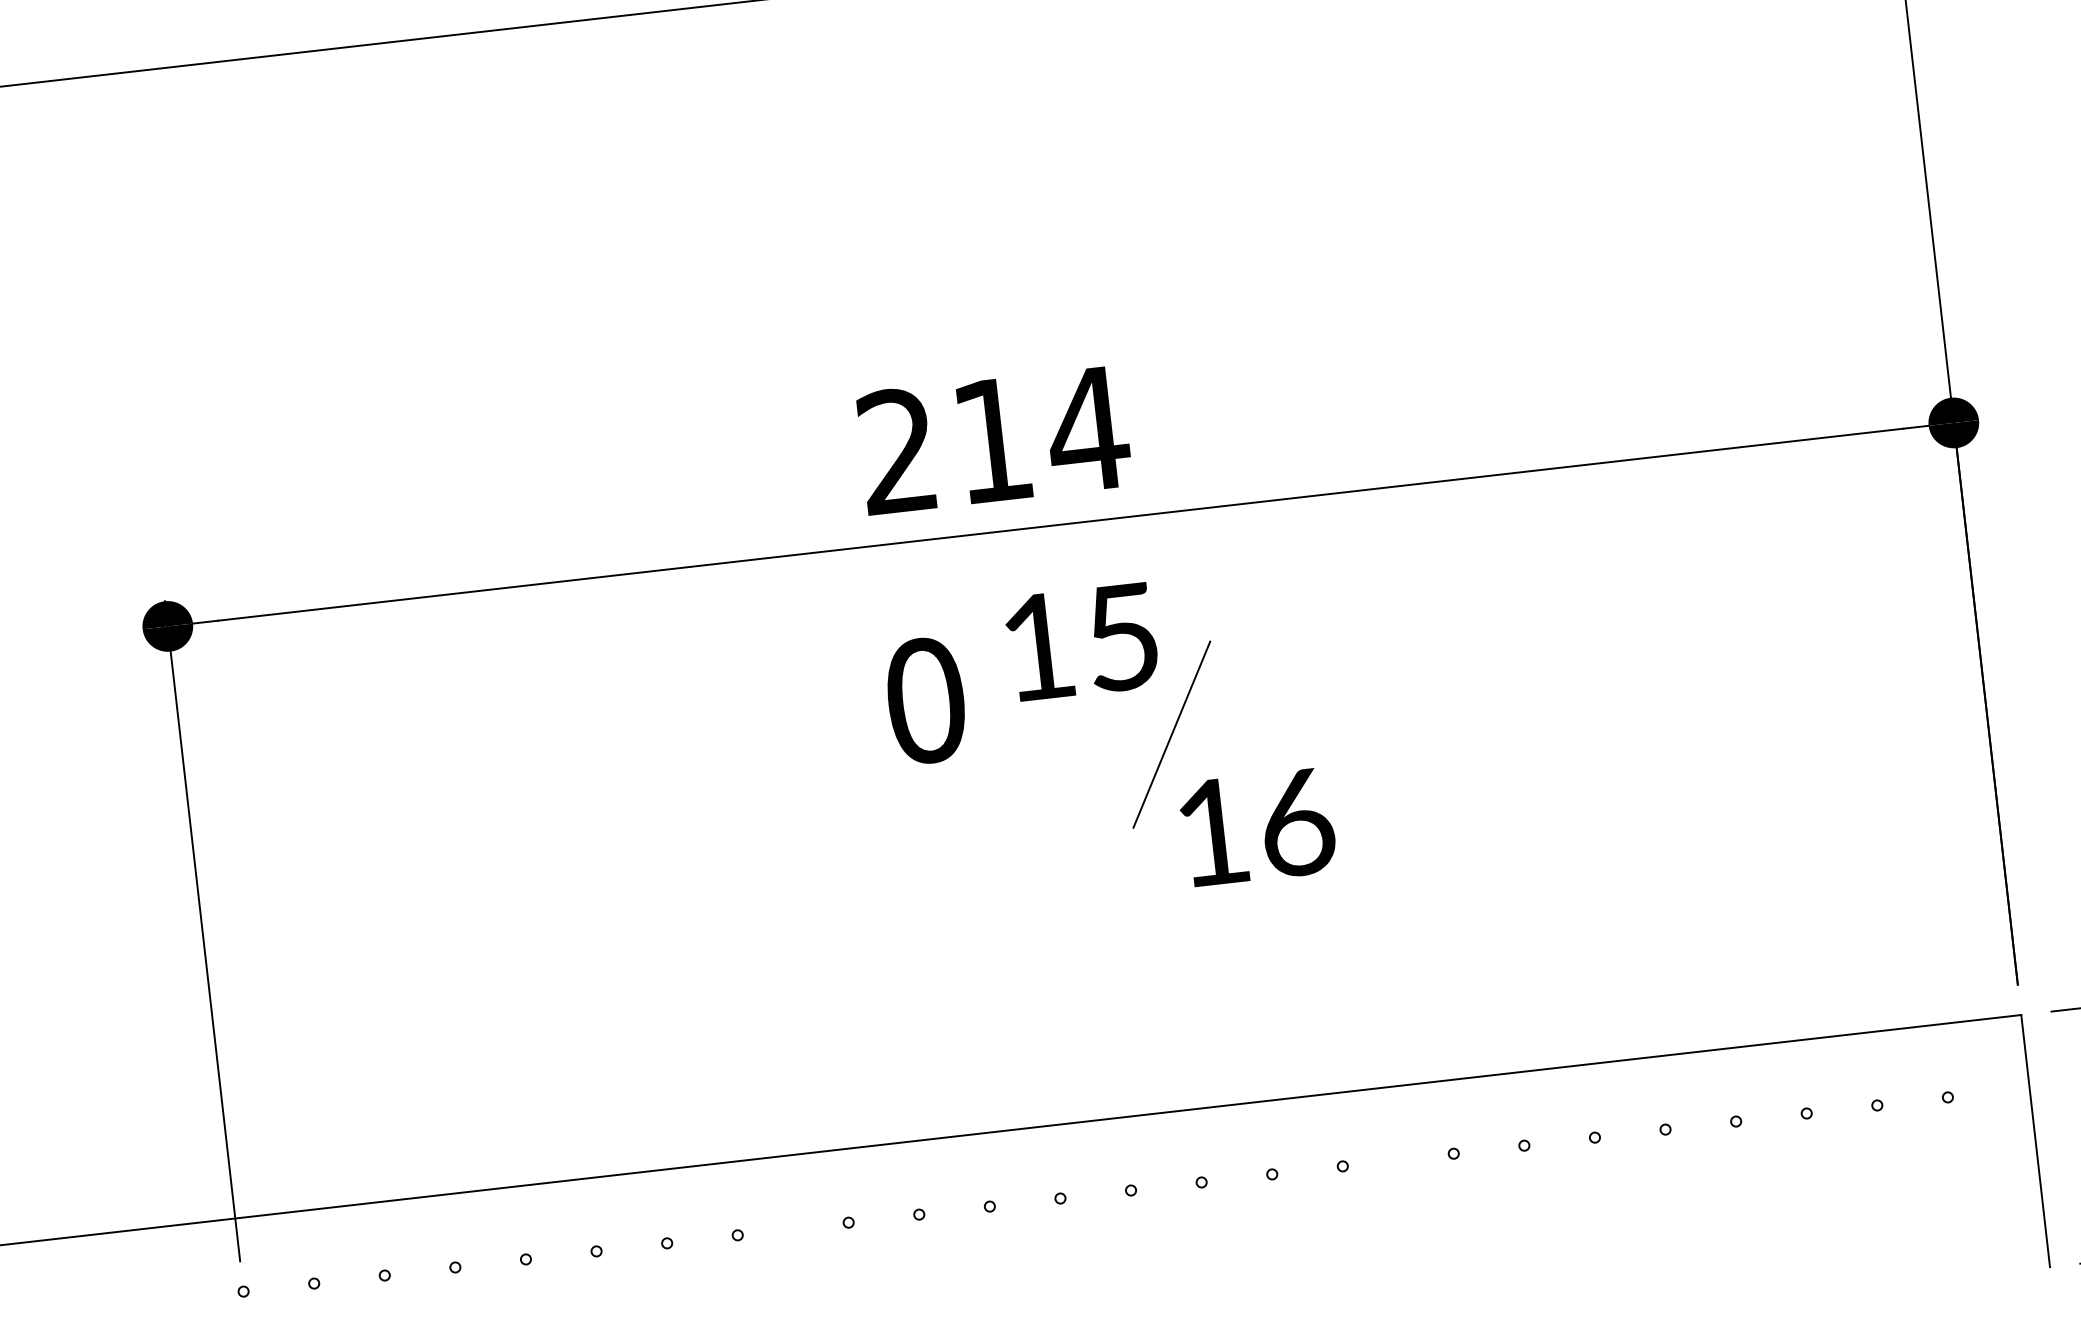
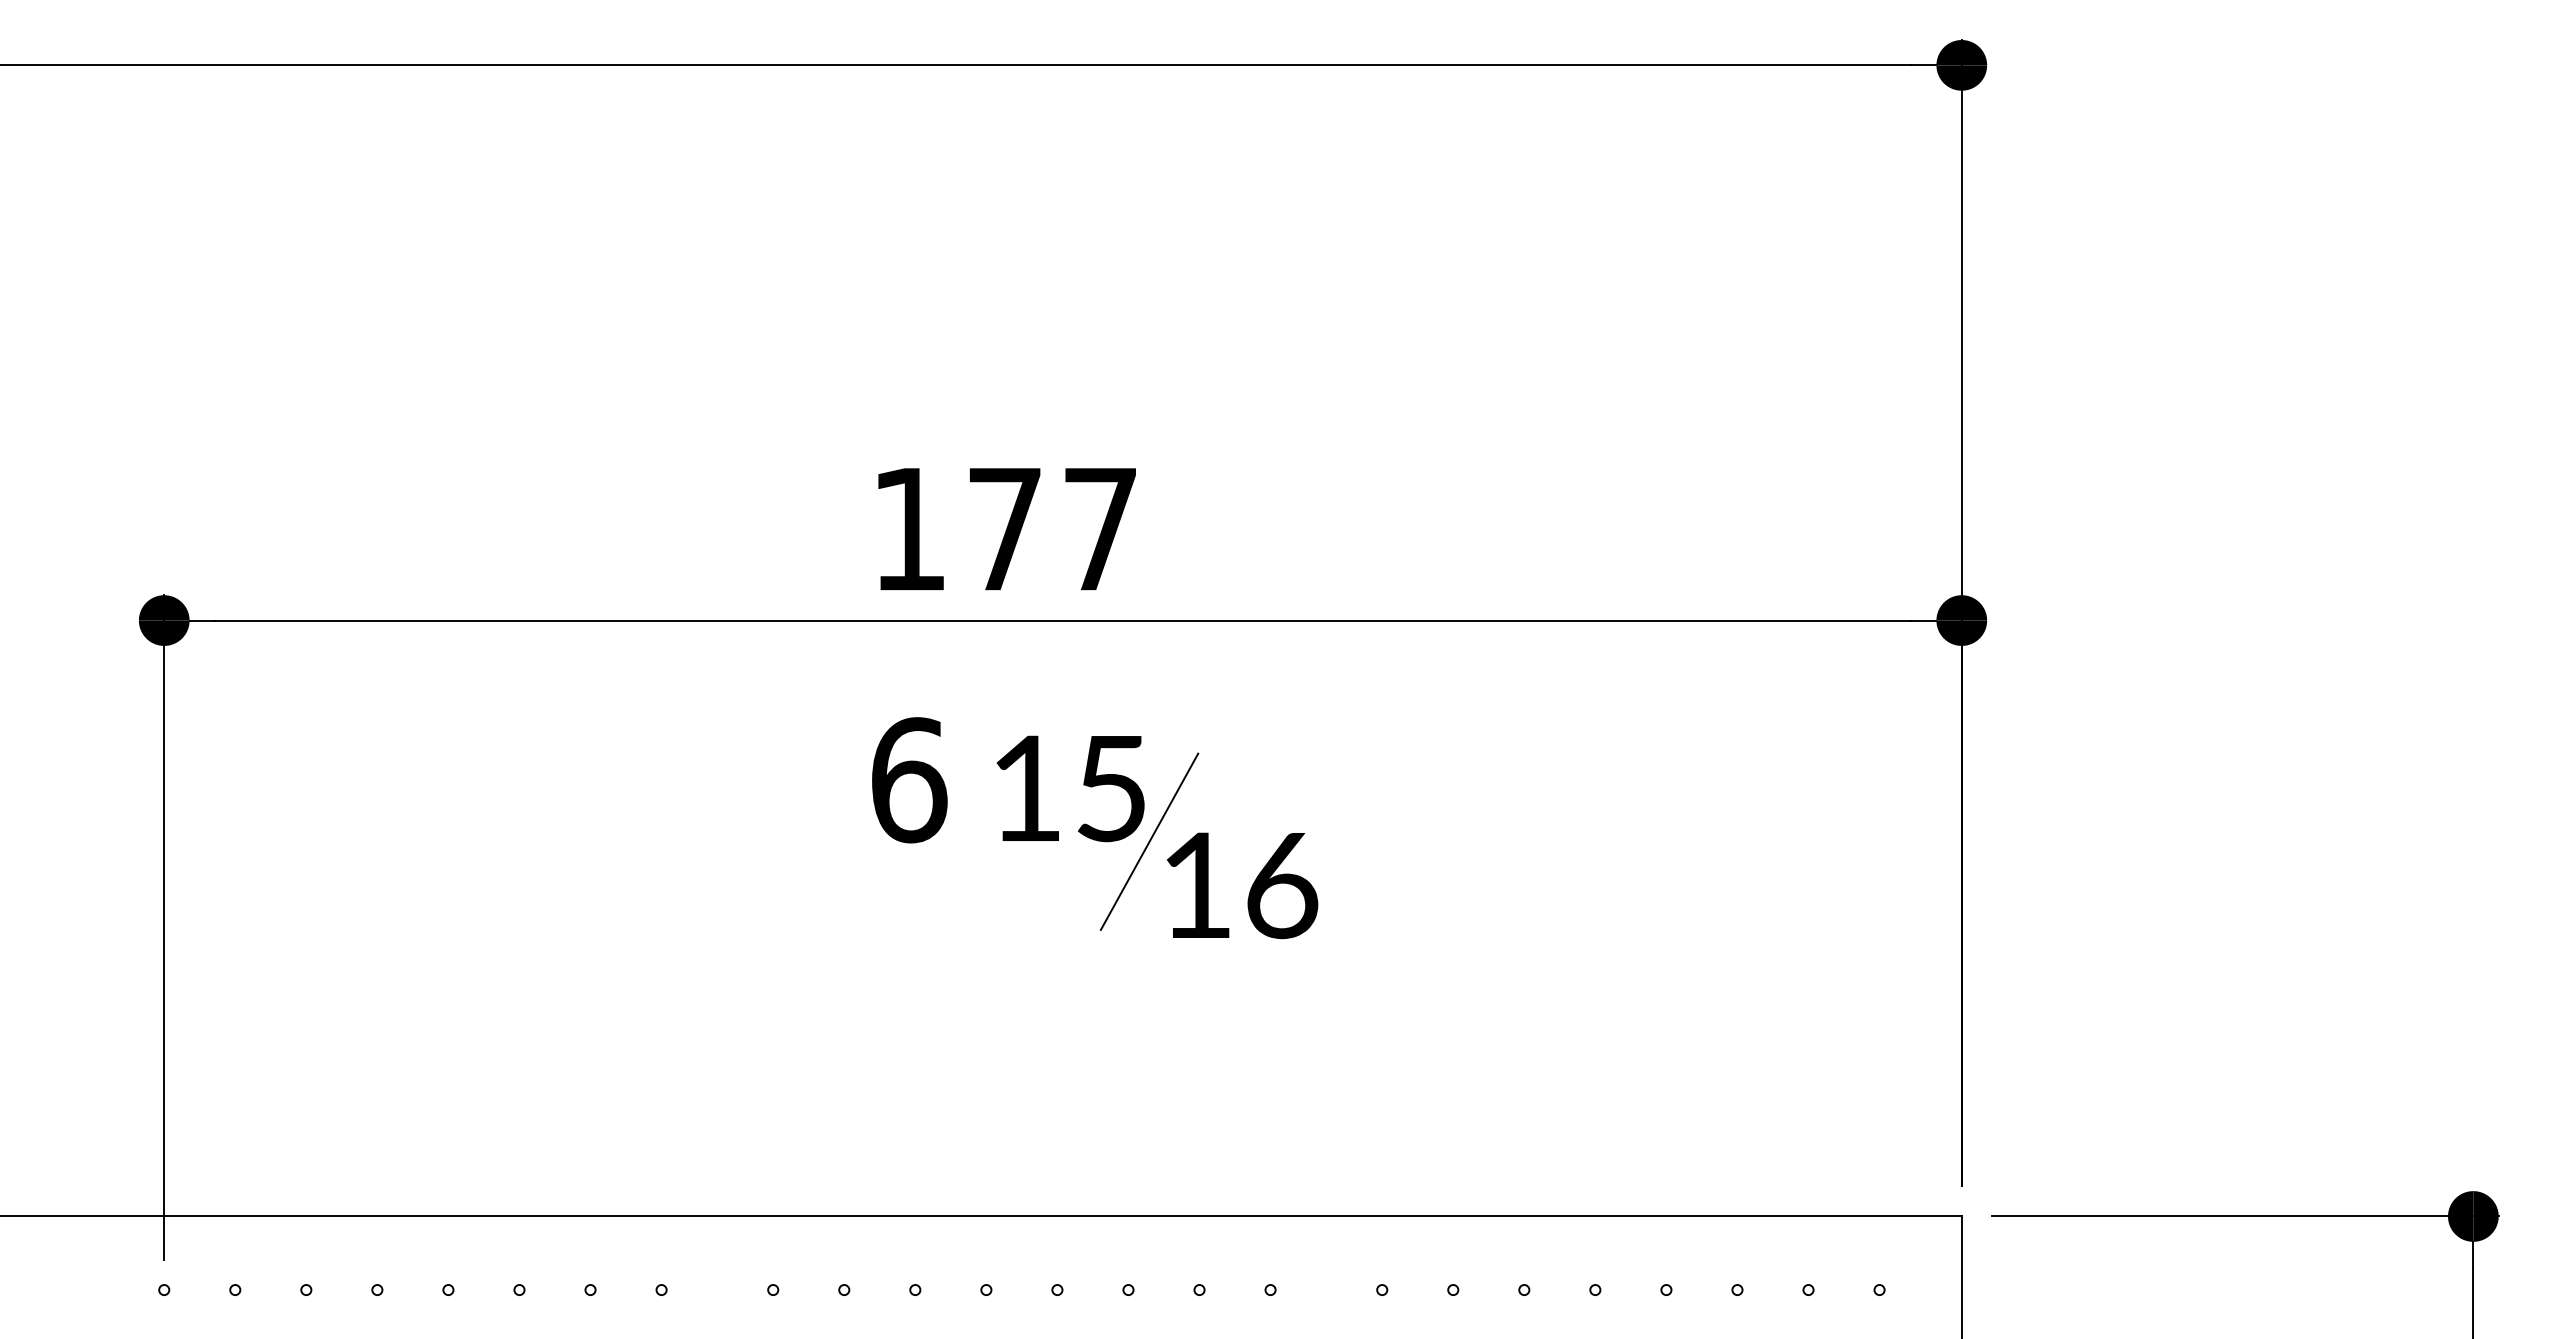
text: (994, 439) -> (1006, 528), 214 -> 177
text: (1081, 642) -> (1070, 788), moved
text: (926, 700) -> (909, 780), 0 -> 6
text: (1257, 827) -> (1242, 885), moved

